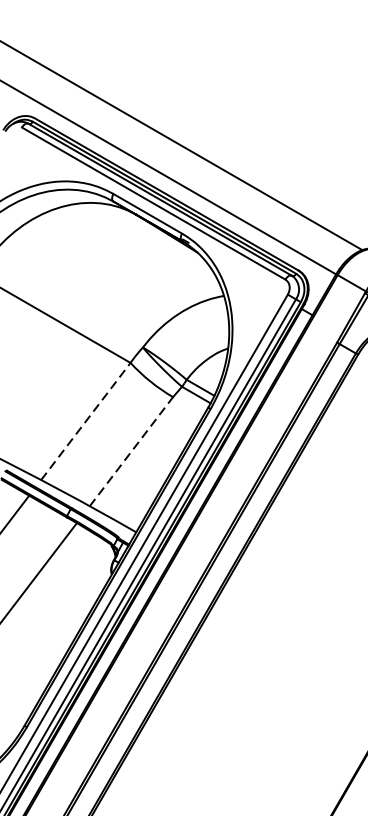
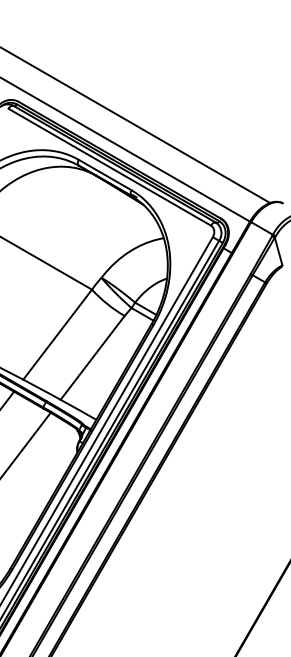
line: (85, 421) -> (57, 334), dashed -> solid
line: (131, 451) -> (92, 357), dashed -> solid

